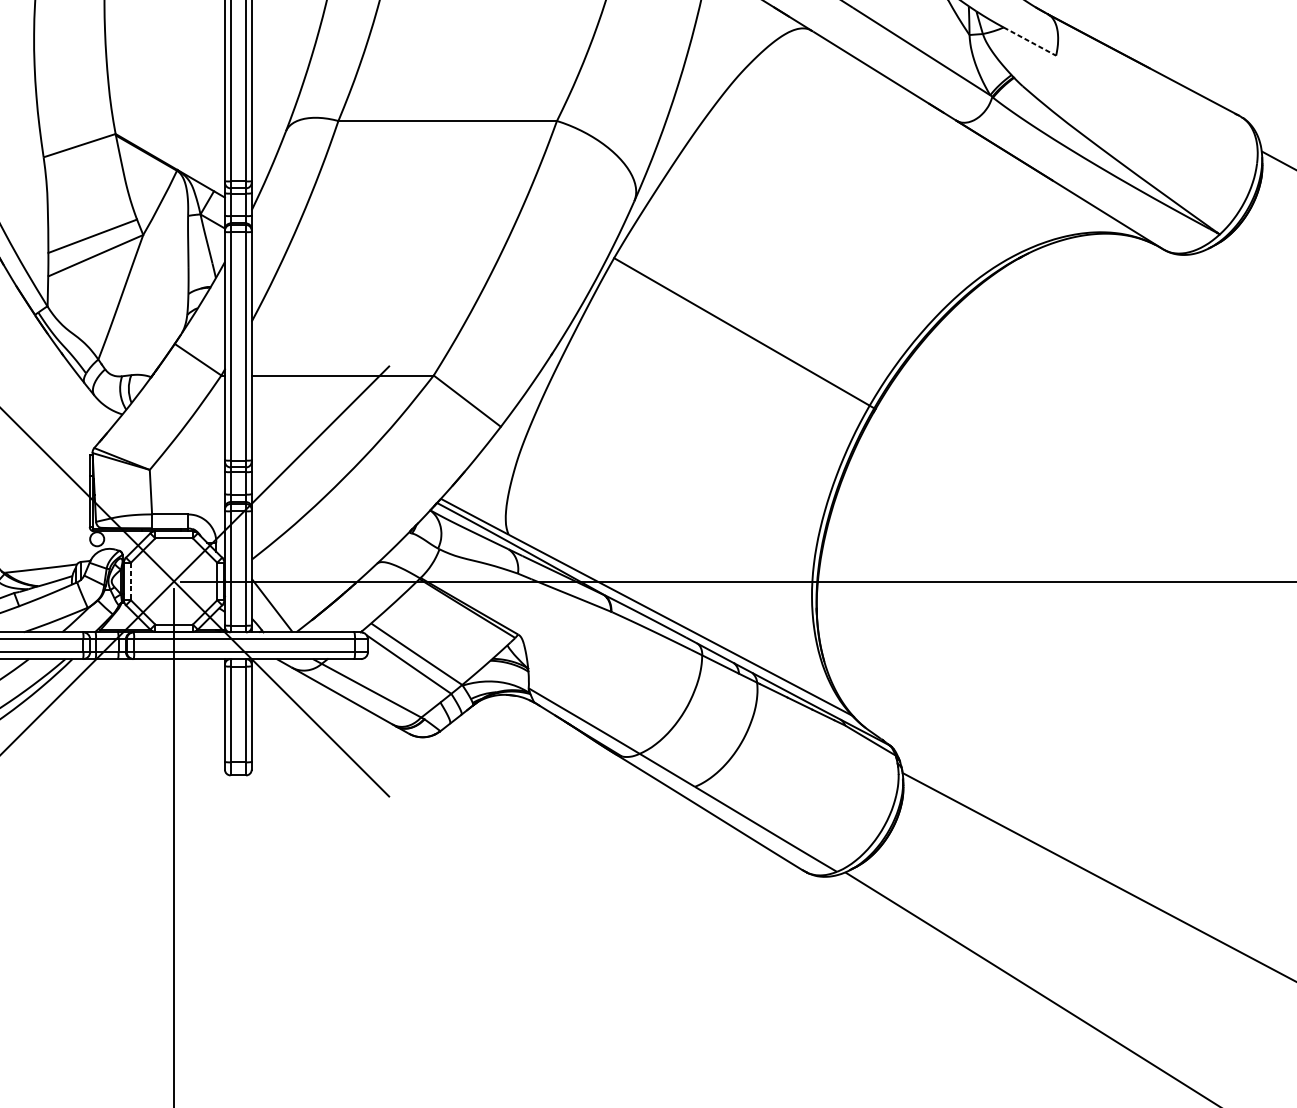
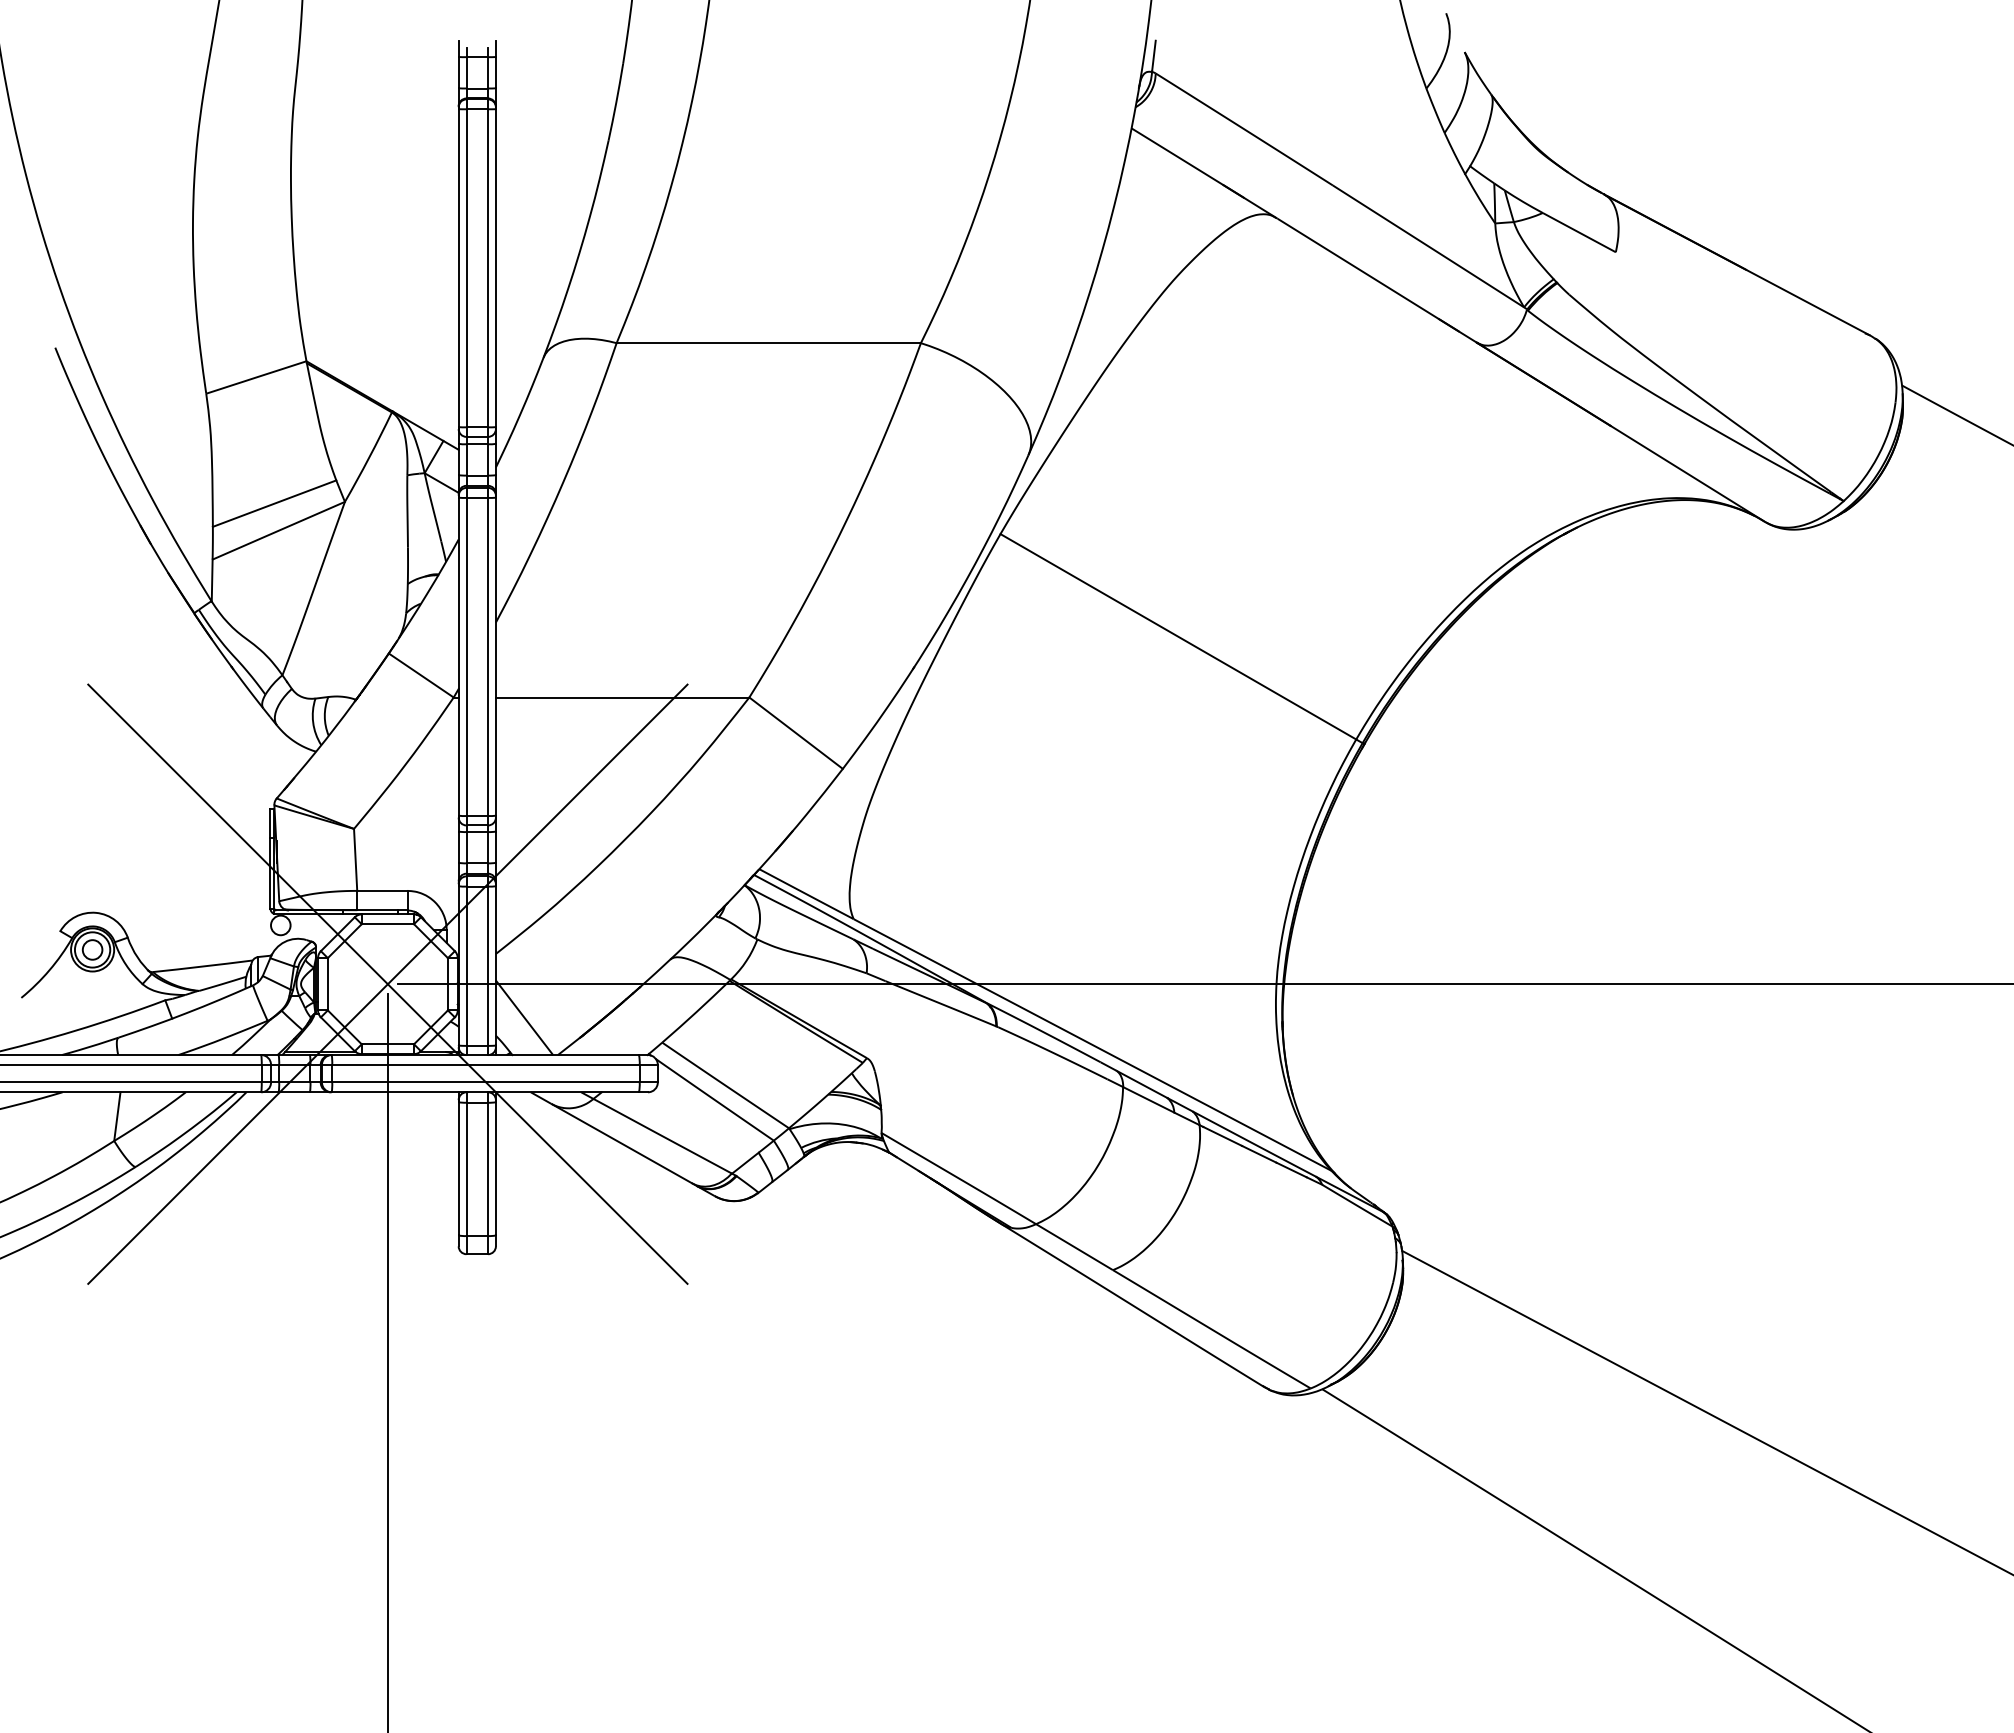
line: (1030, 41) -> (1579, 232), dashed -> solid
line: (130, 581) -> (327, 984), dashed -> solid

